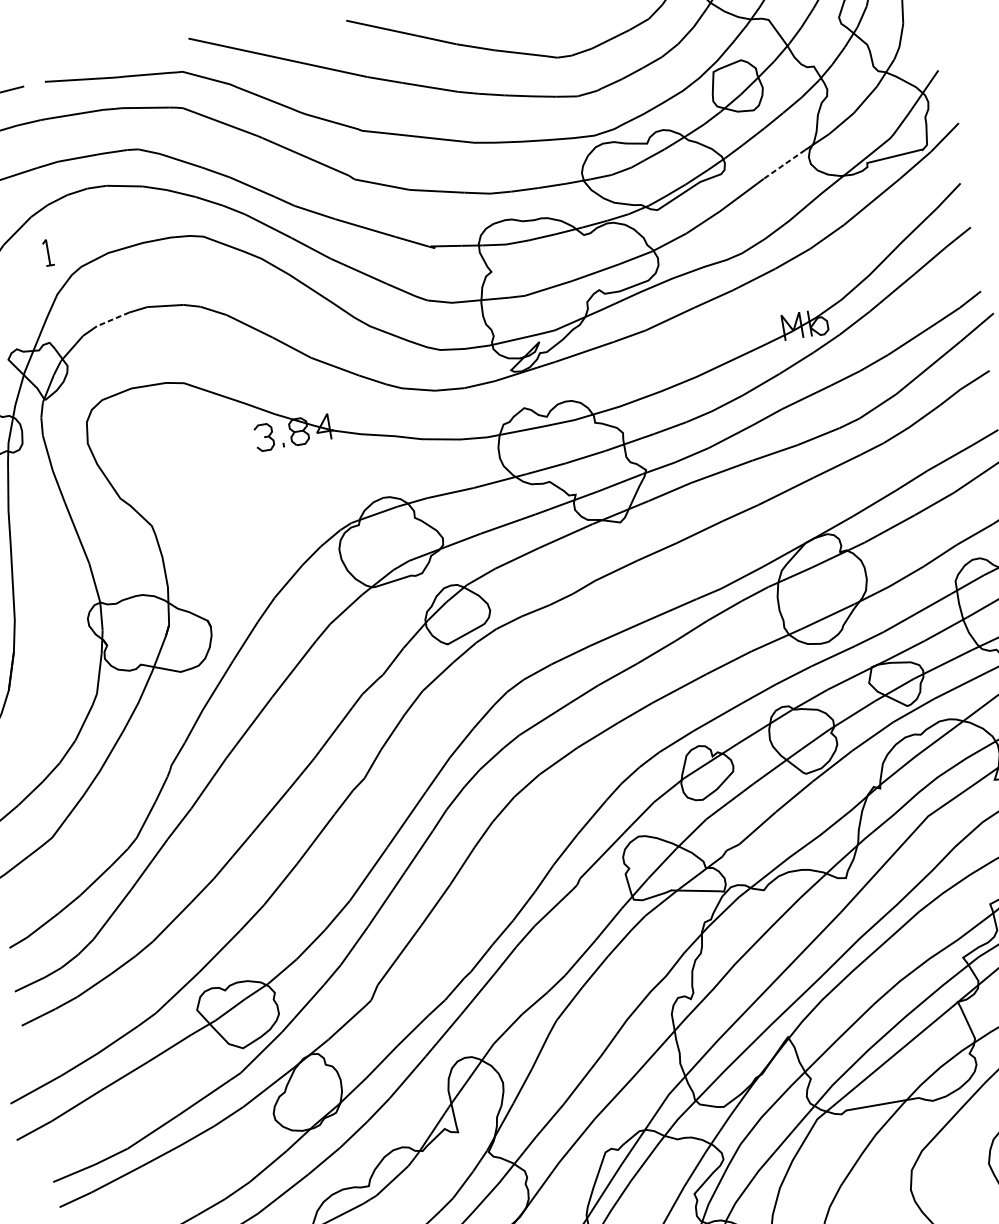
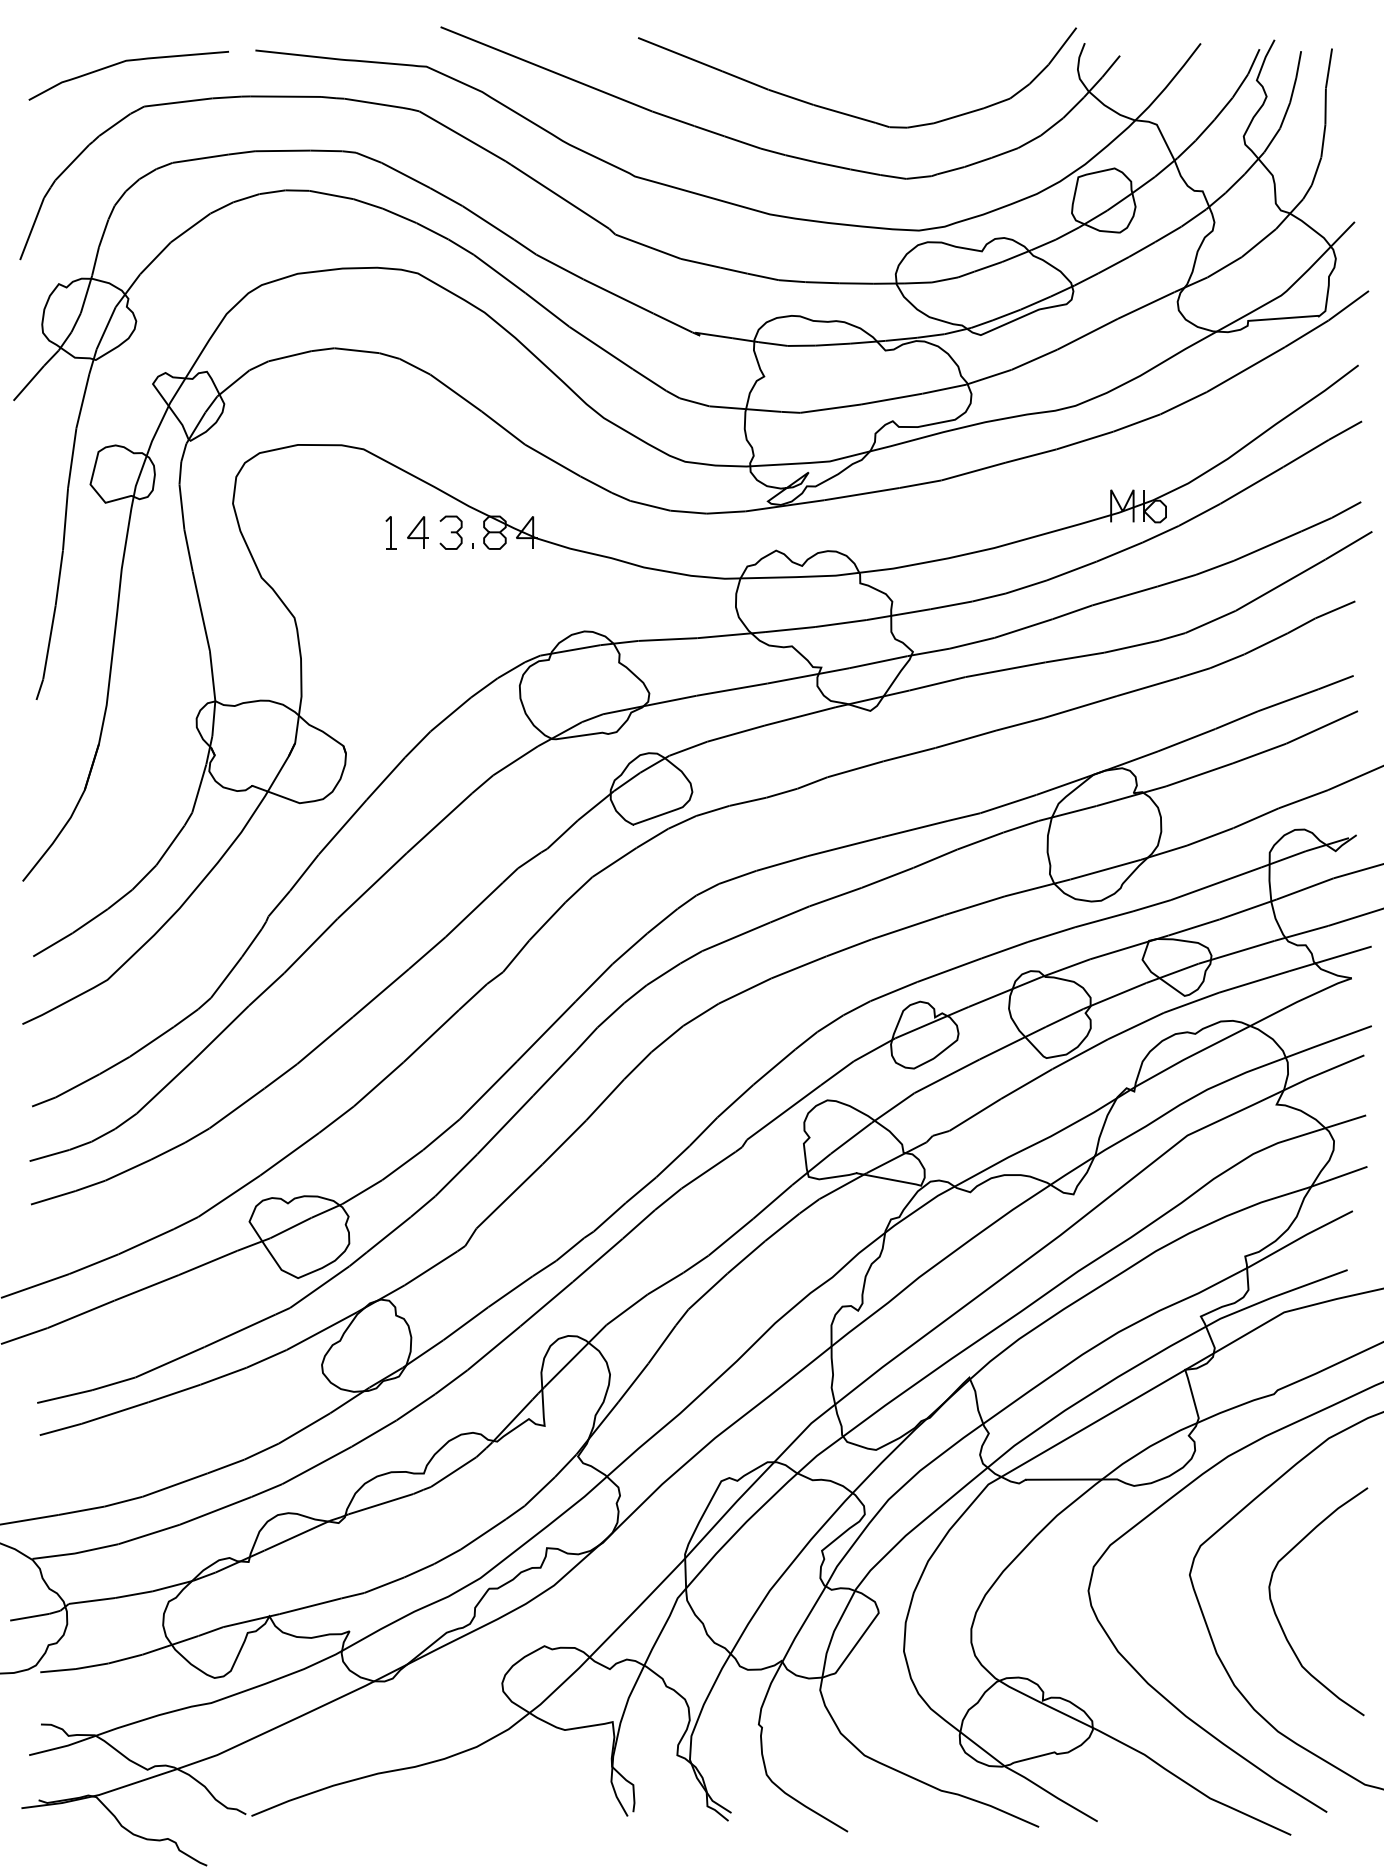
line: (783, 164) -> (1145, 305), dashed -> solid
part: (47, 252) -> (390, 532), moved
line: (112, 319) -> (289, 356), dashed -> solid
part: (237, 441) -> (417, 532), added

